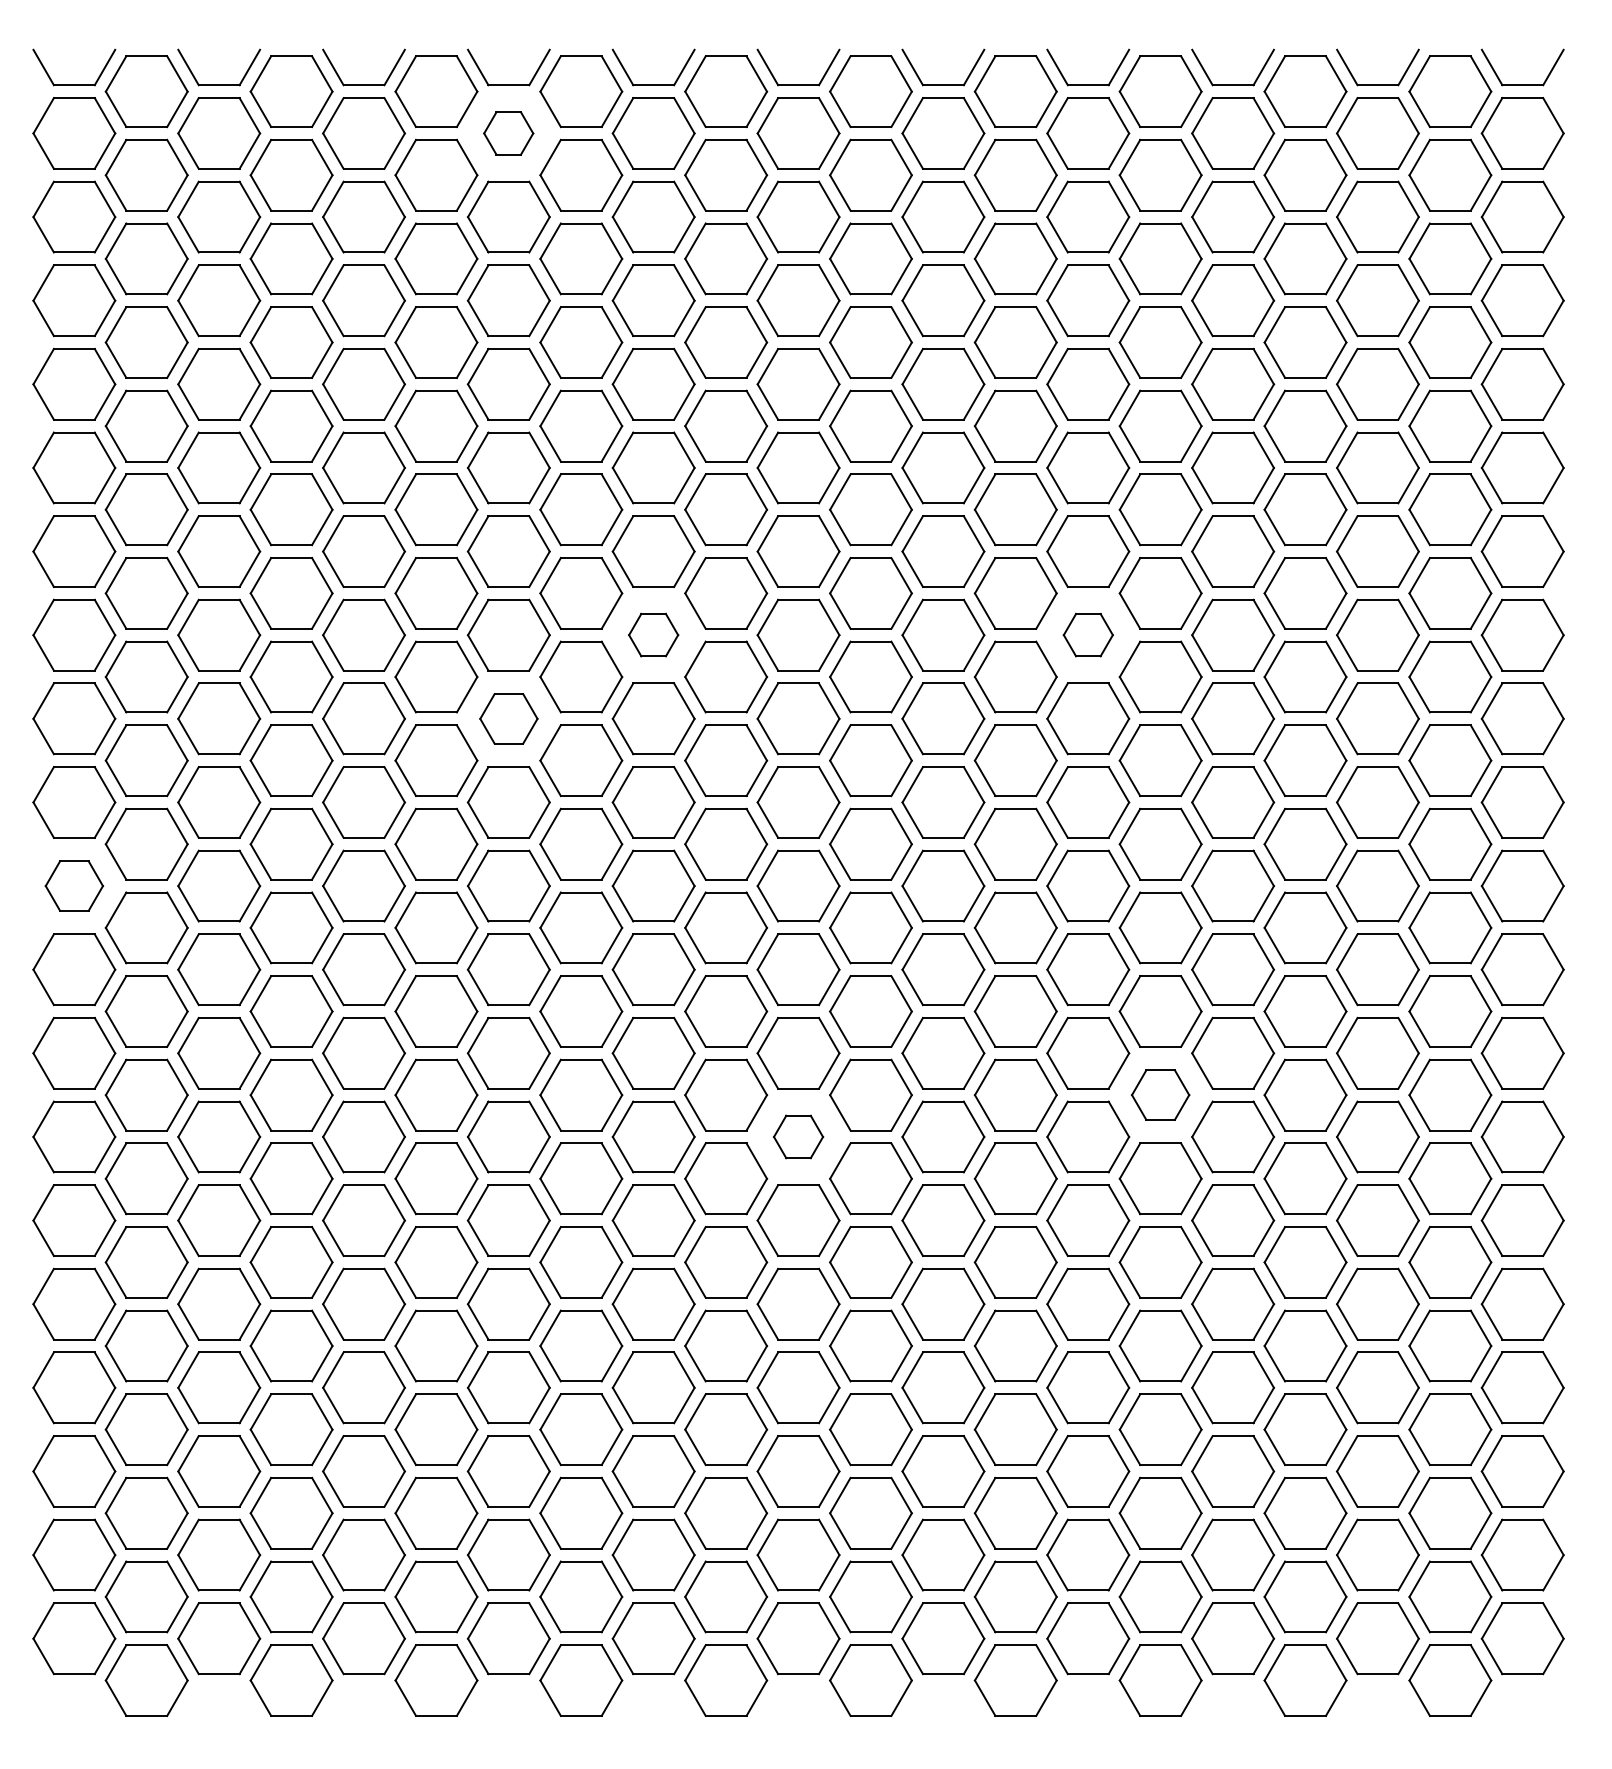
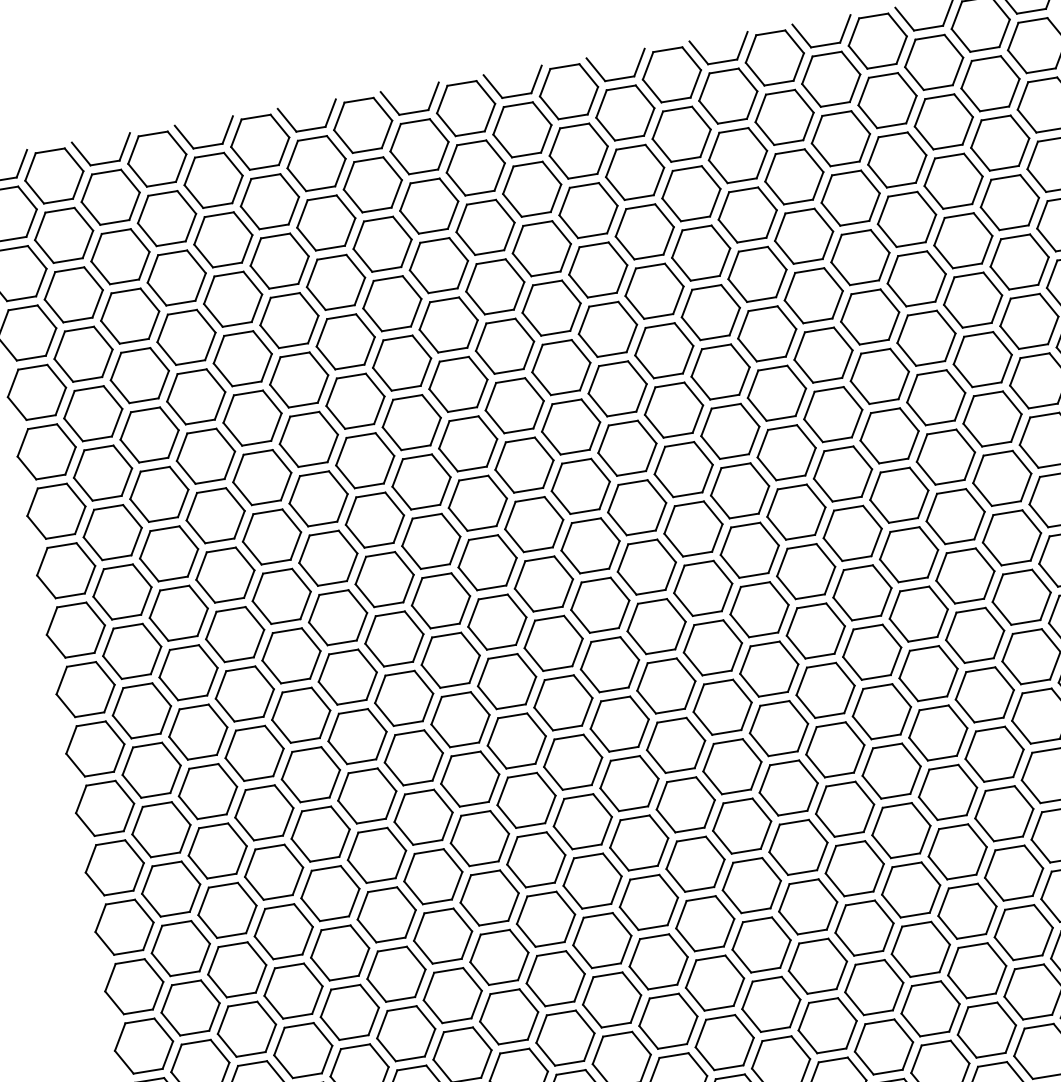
part: (508, 133) -> (316, 163), size x1.67
part: (653, 634) -> (477, 502), size x1.67
part: (1088, 634) -> (786, 452), size x1.67
part: (508, 718) -> (384, 579), size x1.43
part: (74, 885) -> (95, 748), size x1.43
part: (1160, 1094) -> (891, 770), size x1.43
part: (798, 1136) -> (639, 842), size x1.67

